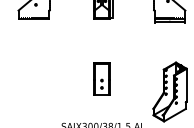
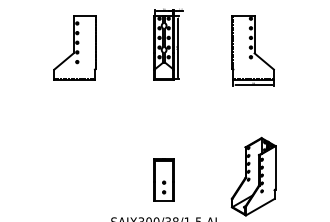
part: (101, 78) -> (163, 179), moved

